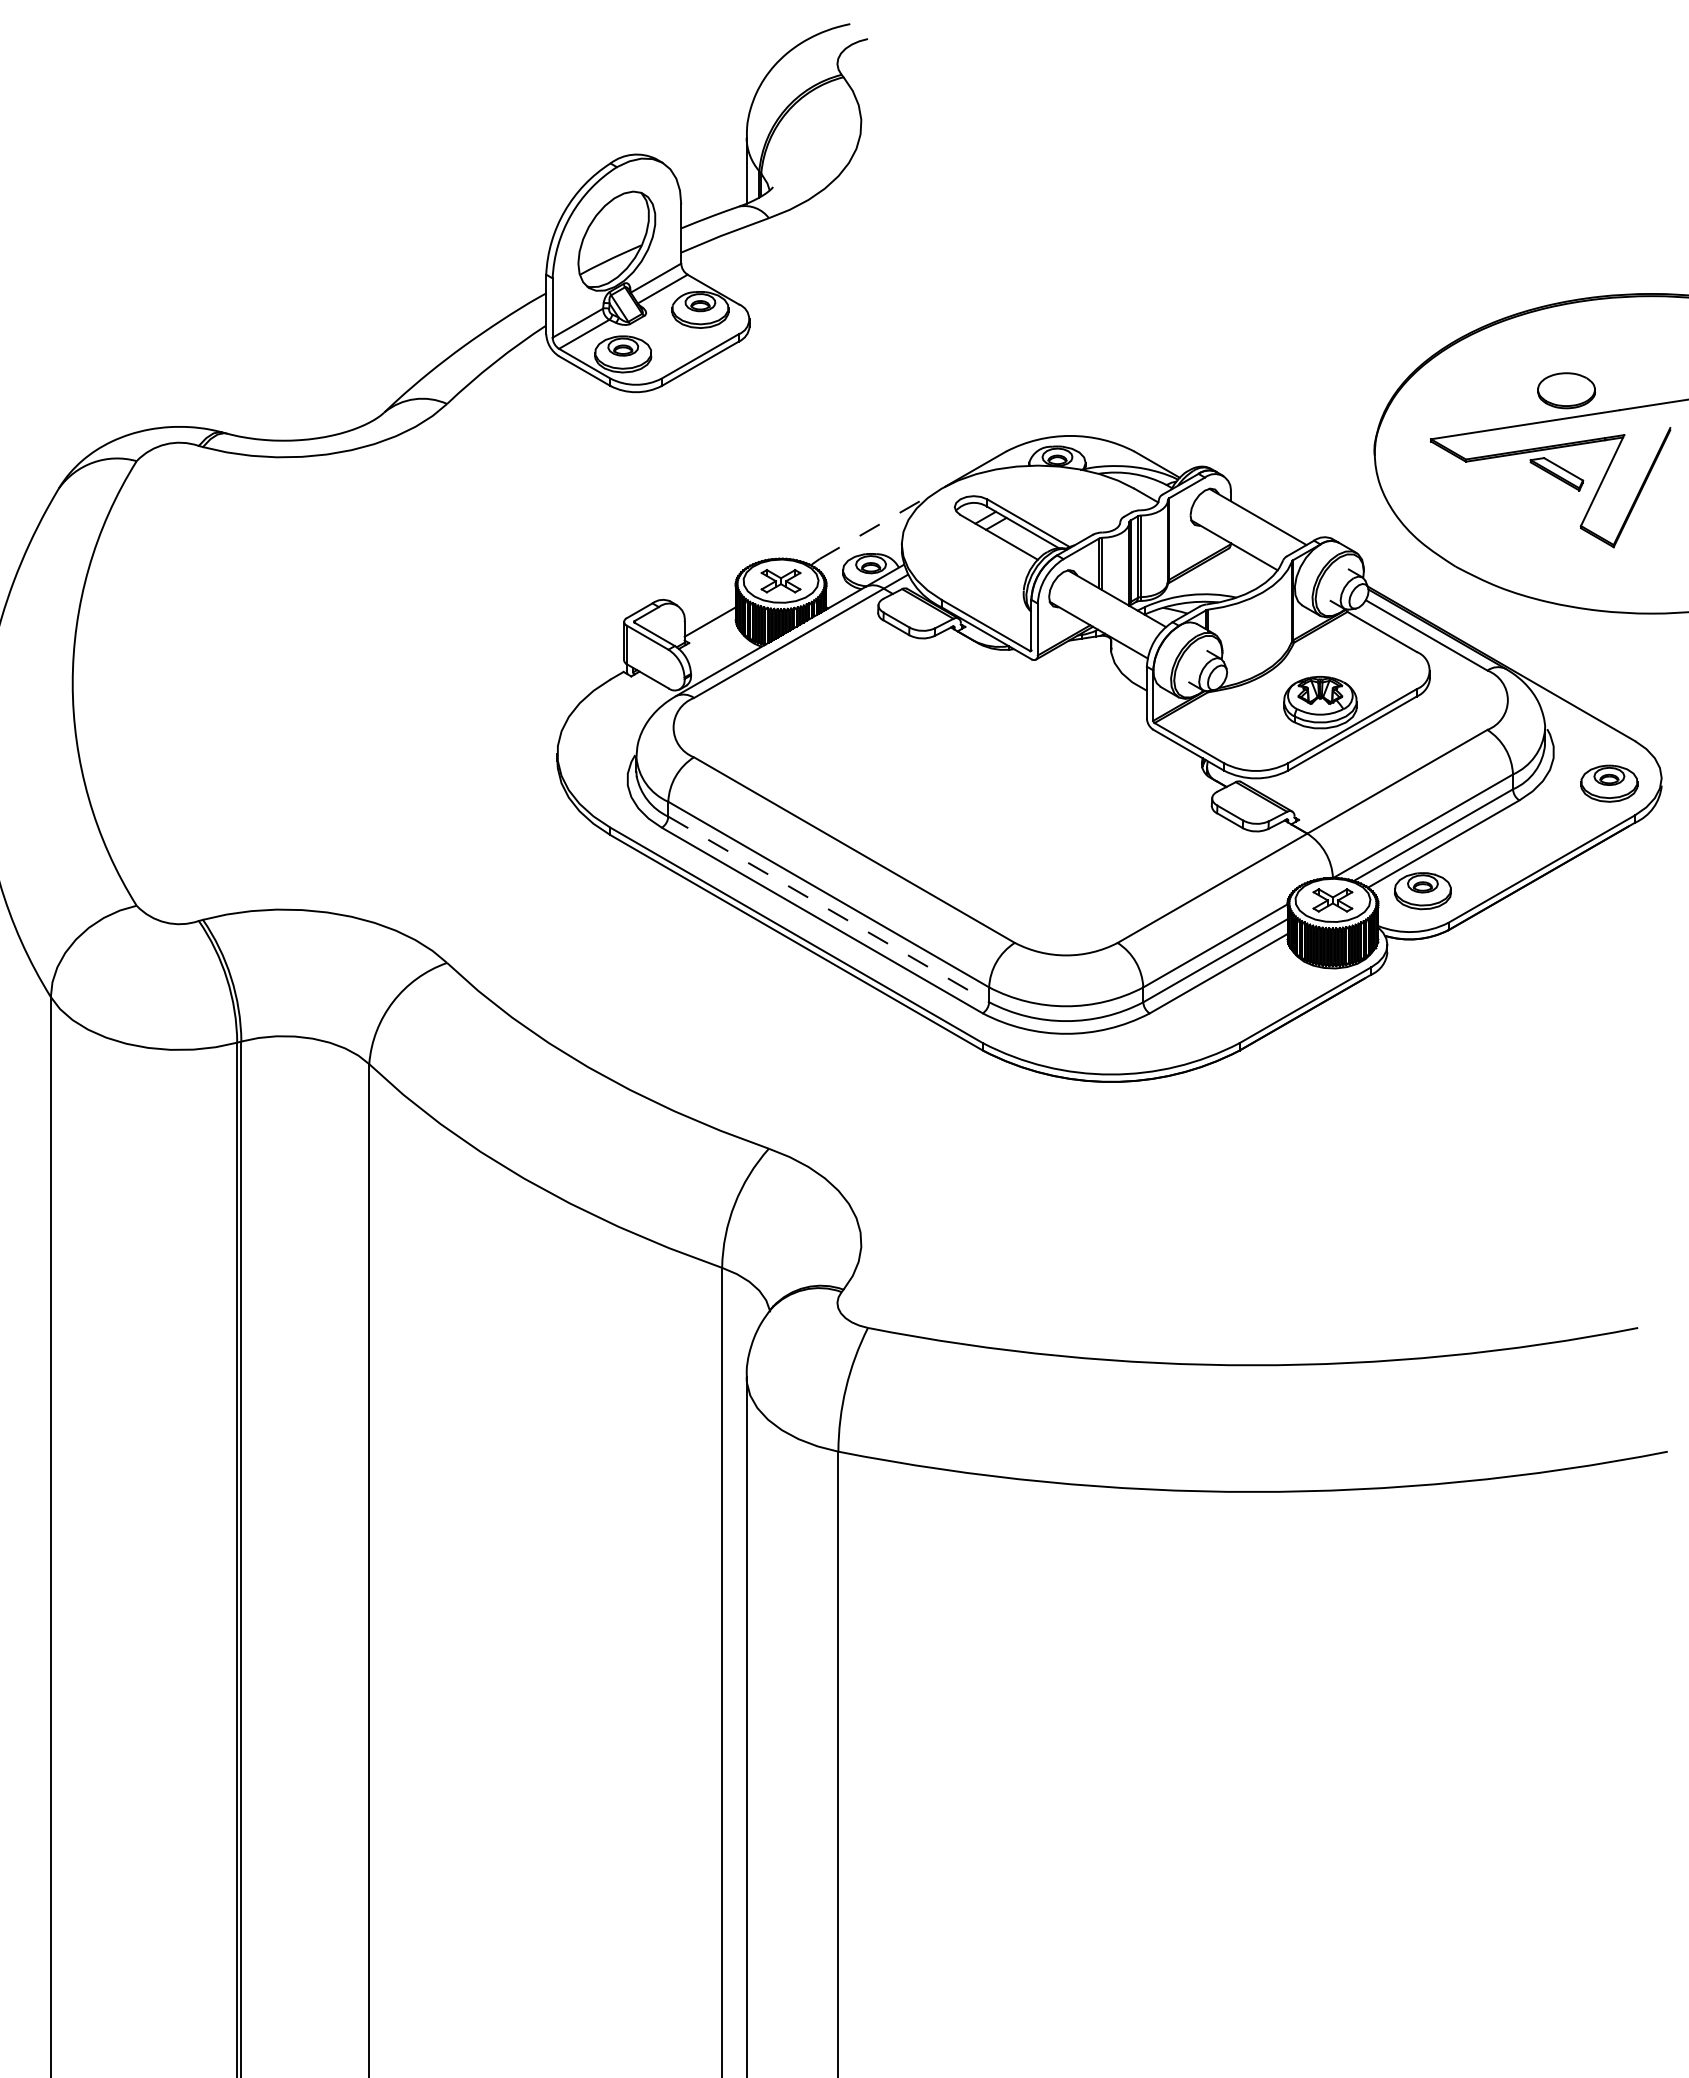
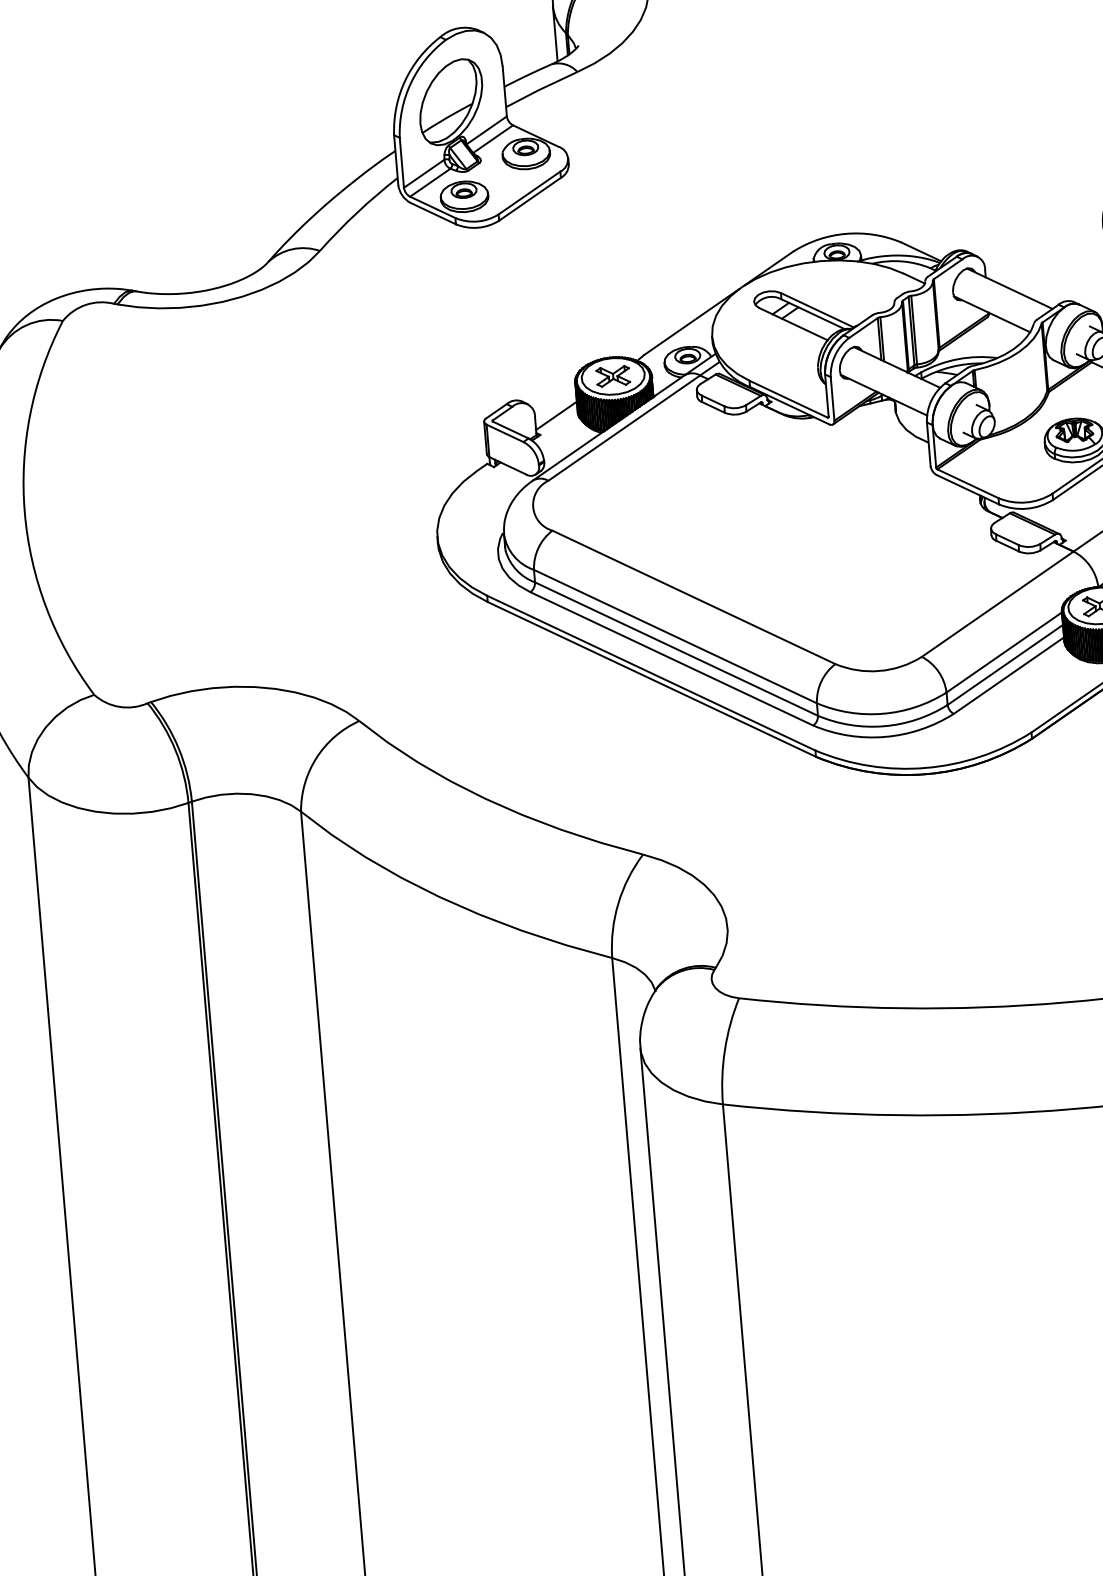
line: (879, 524) -> (692, 321), dashed -> solid
line: (829, 909) -> (677, 649), dashed -> solid

